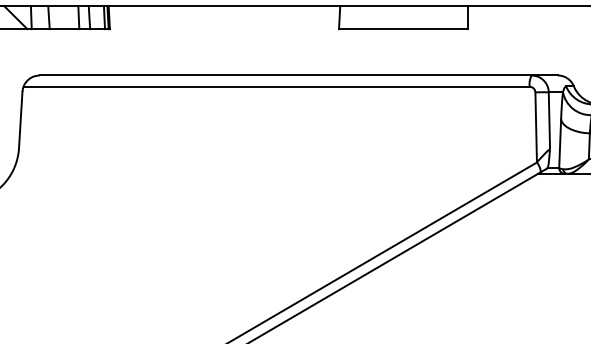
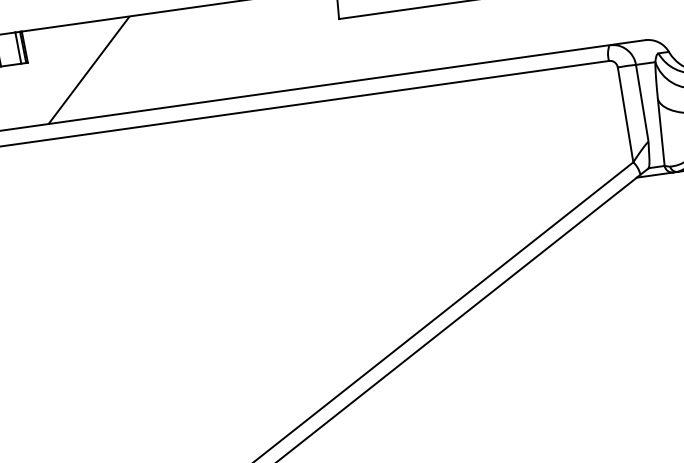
hatch: (153, 40) -> (89, 69), added

